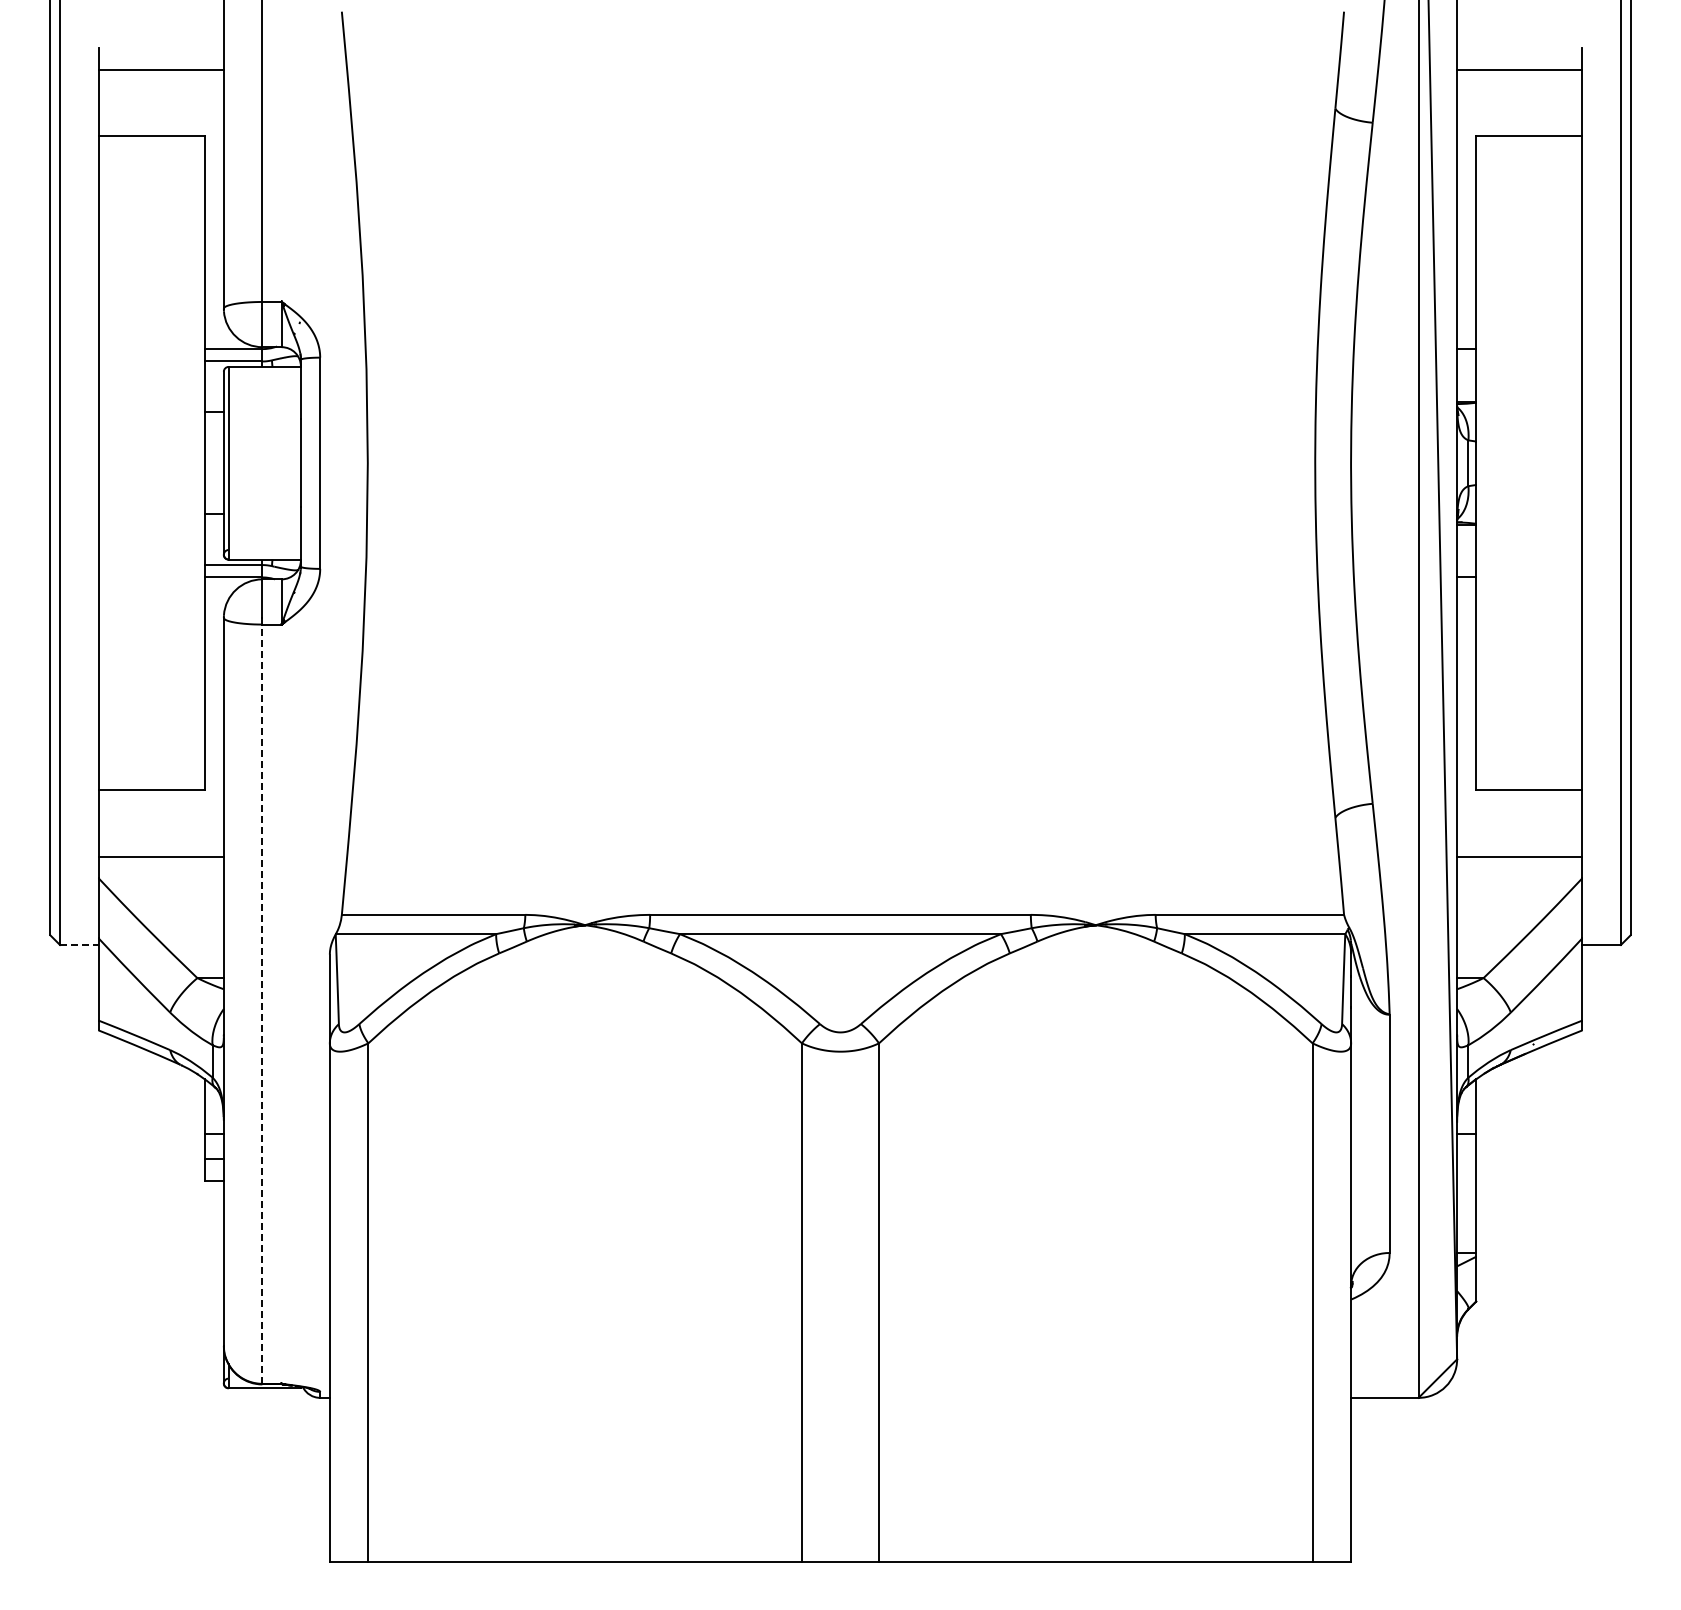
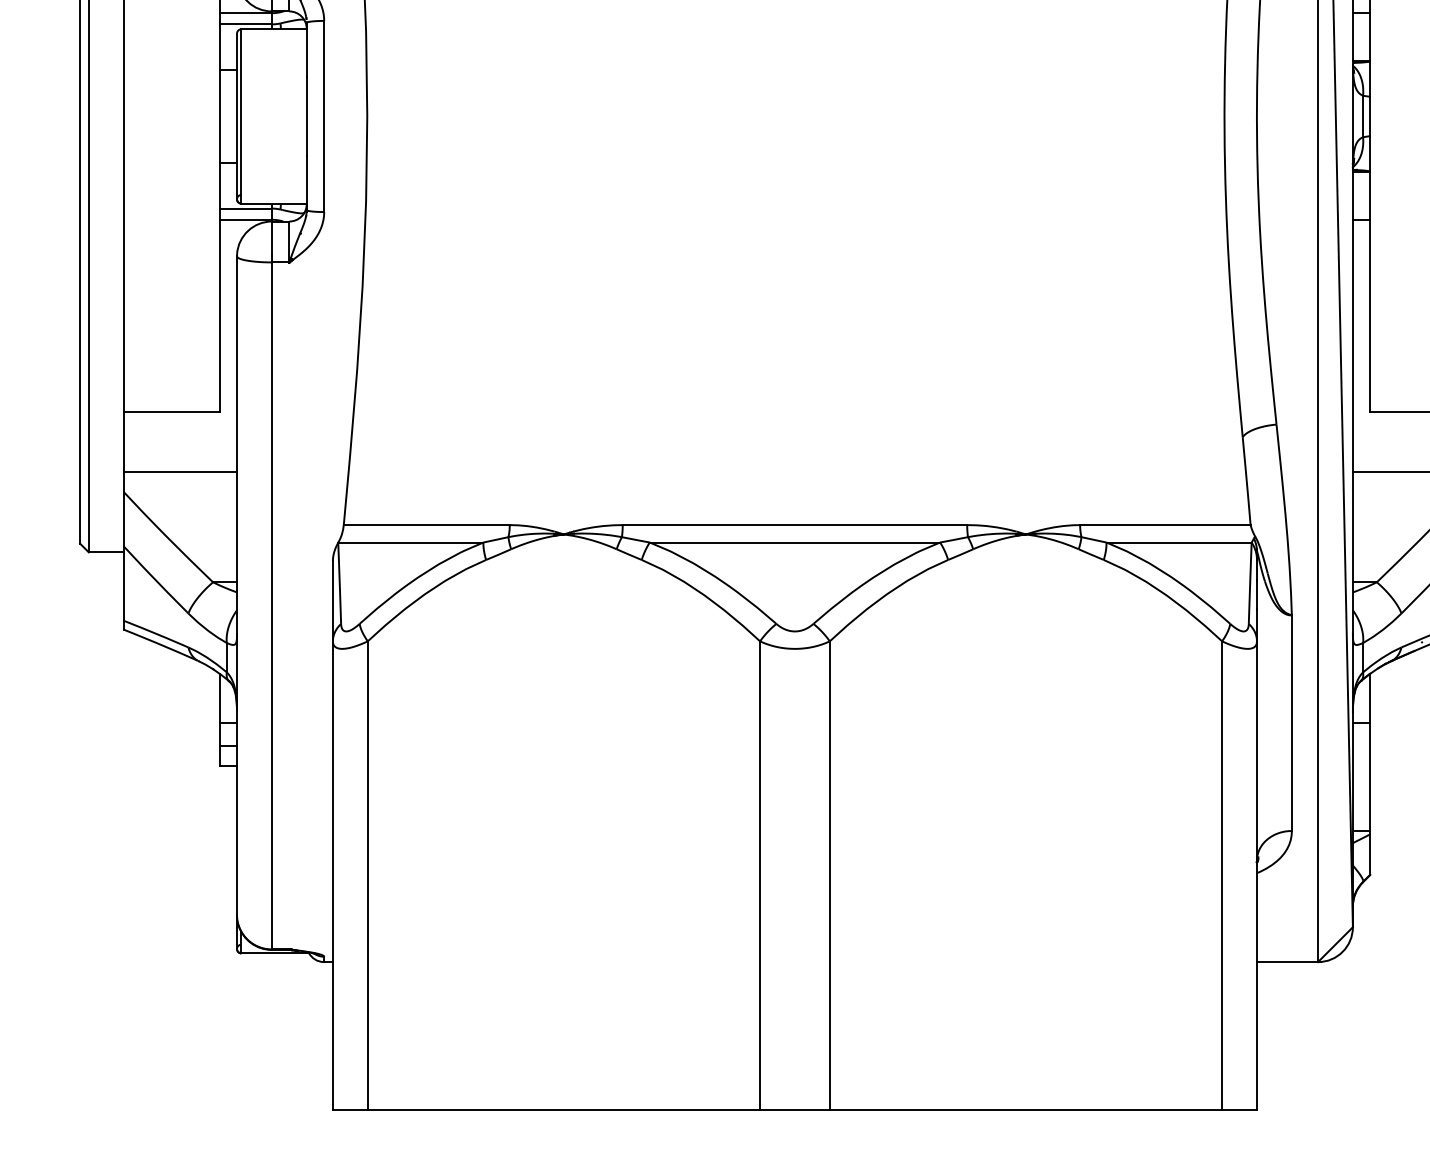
line: (79, 945) -> (106, 552), dashed -> solid
line: (262, 1004) -> (271, 606), dashed -> solid

